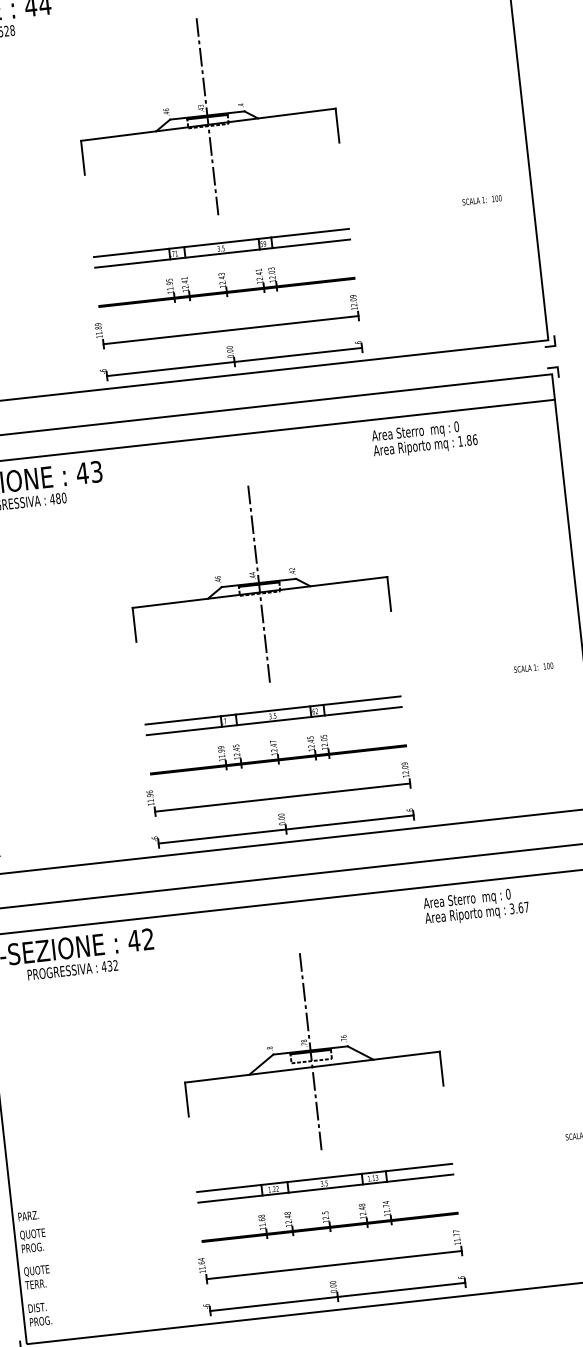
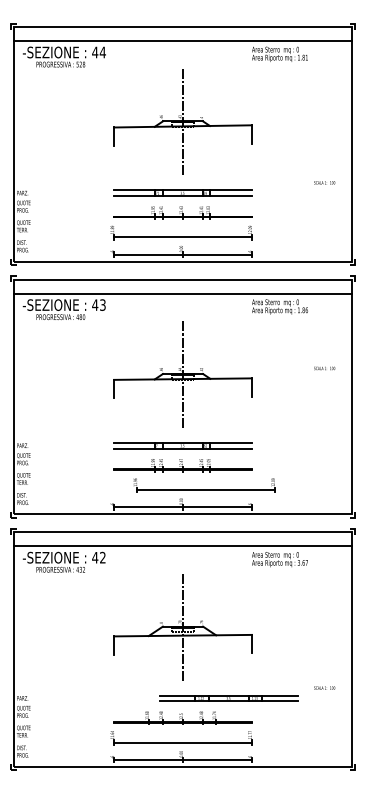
text: (533, 667) -> (324, 368), moved
part: (278, 789) -> (204, 485), moved
part: (324, 1183) -> (228, 698), moved

